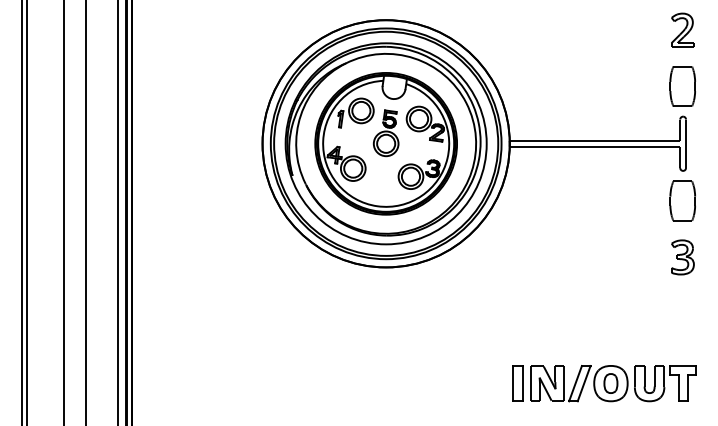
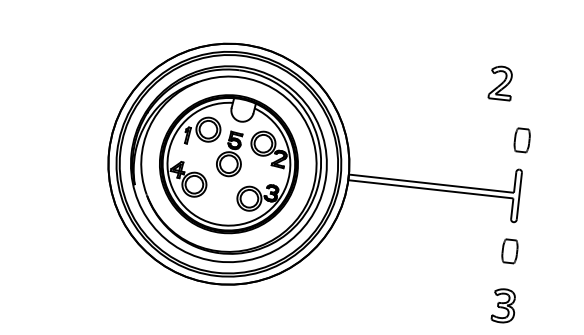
part: (682, 29) -> (501, 82), moved
part: (682, 86) -> (522, 140), size x0.6
part: (682, 200) -> (509, 250), size x0.6

